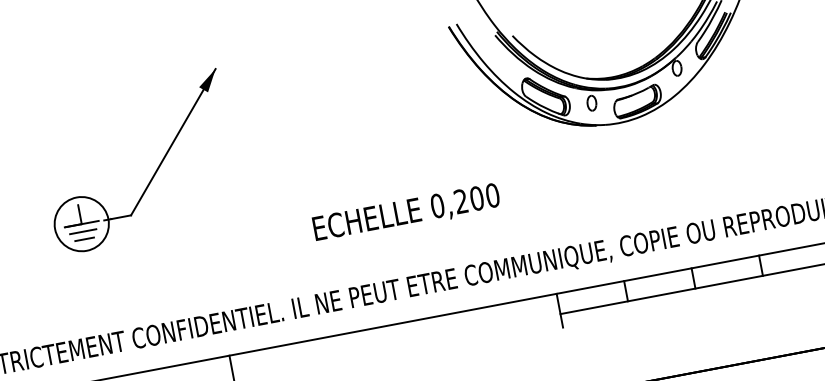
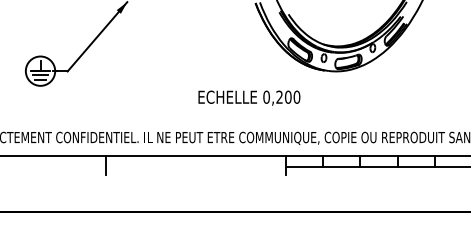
text: (406, 212) -> (249, 97), moved

